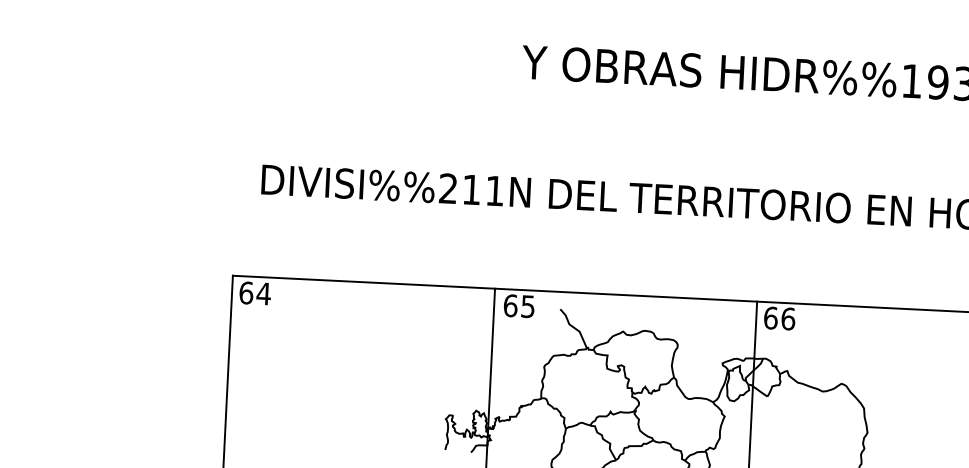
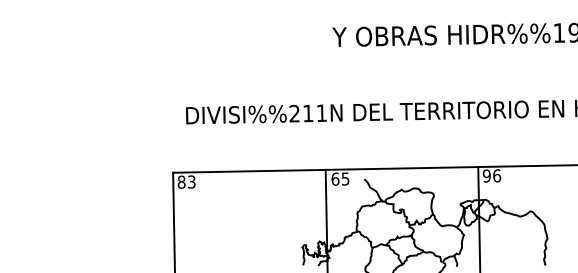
text: (254, 292) -> (186, 181), 64 -> 83
text: (770, 317) -> (486, 175), 66 -> 96

